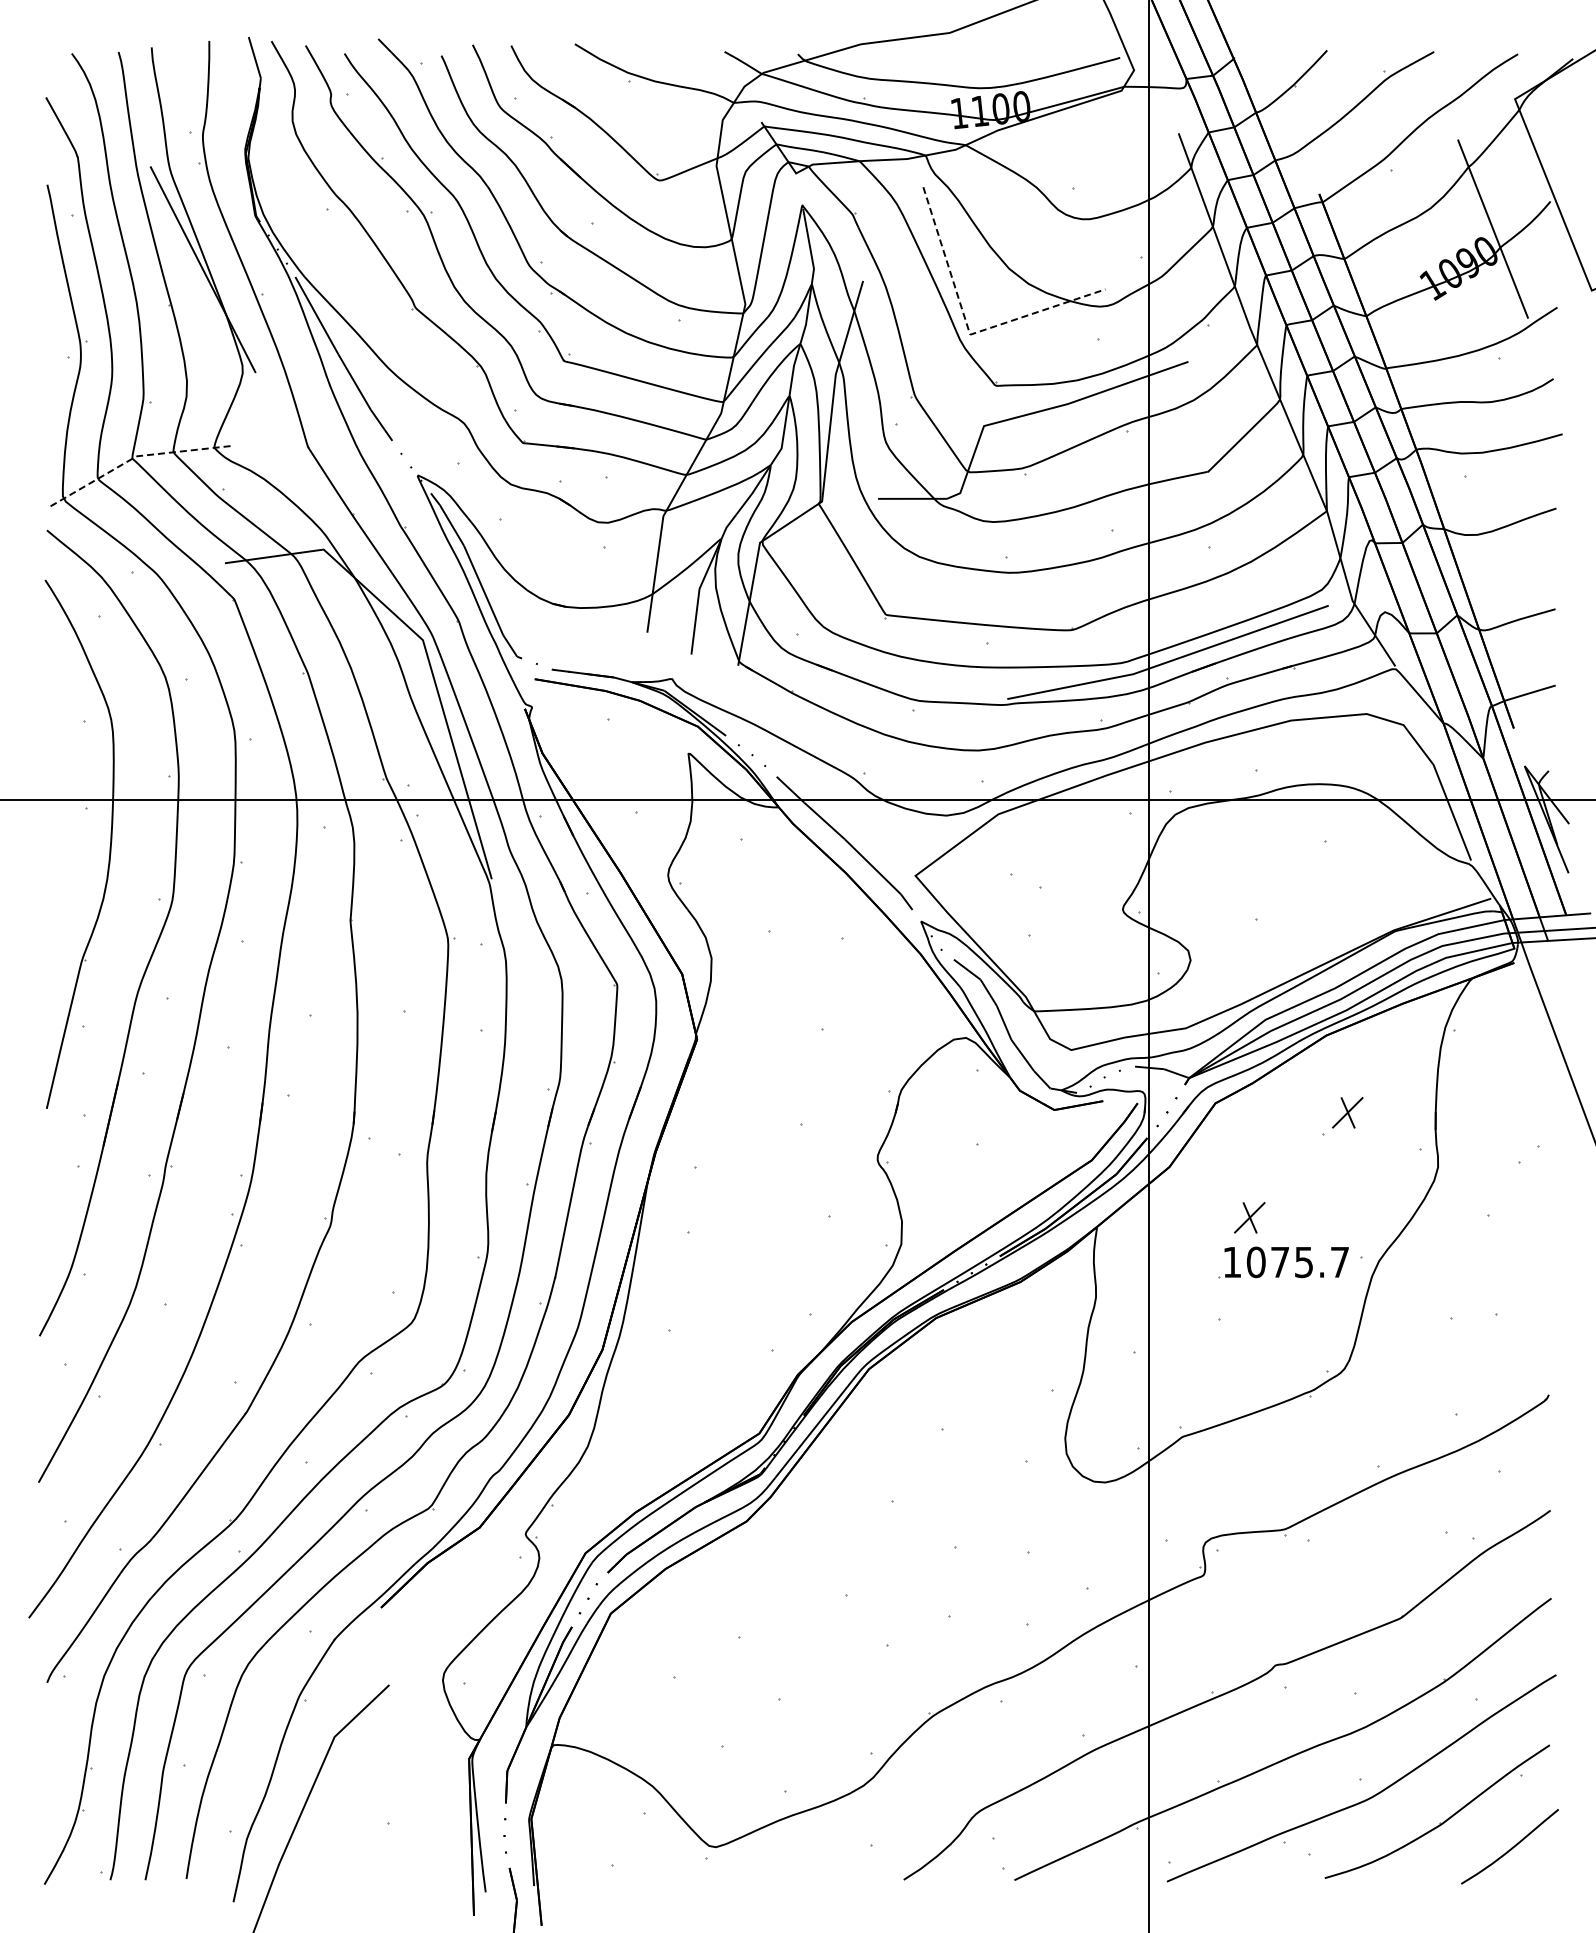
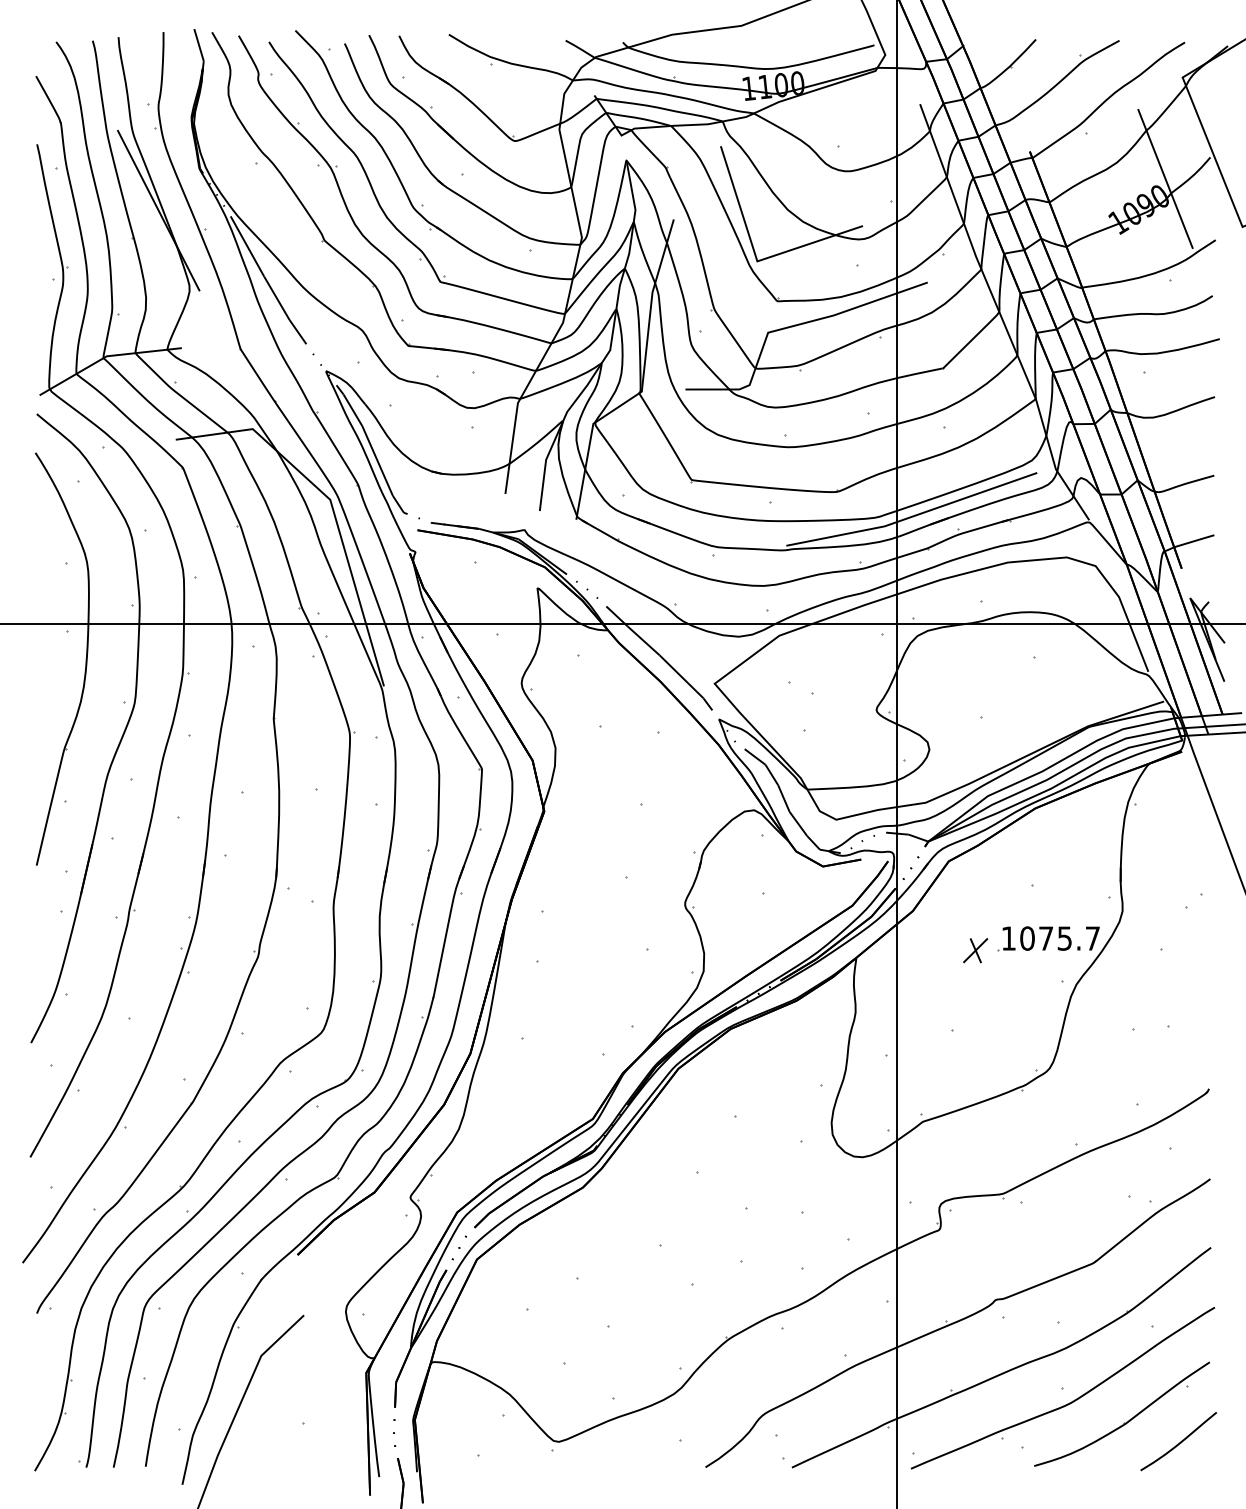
line: (968, 329) -> (756, 257), dashed -> solid
line: (135, 456) -> (105, 356), dashed -> solid
part: (1347, 1112) -> (1051, 868), removed
part: (1283, 1262) -> (1048, 938), moved

